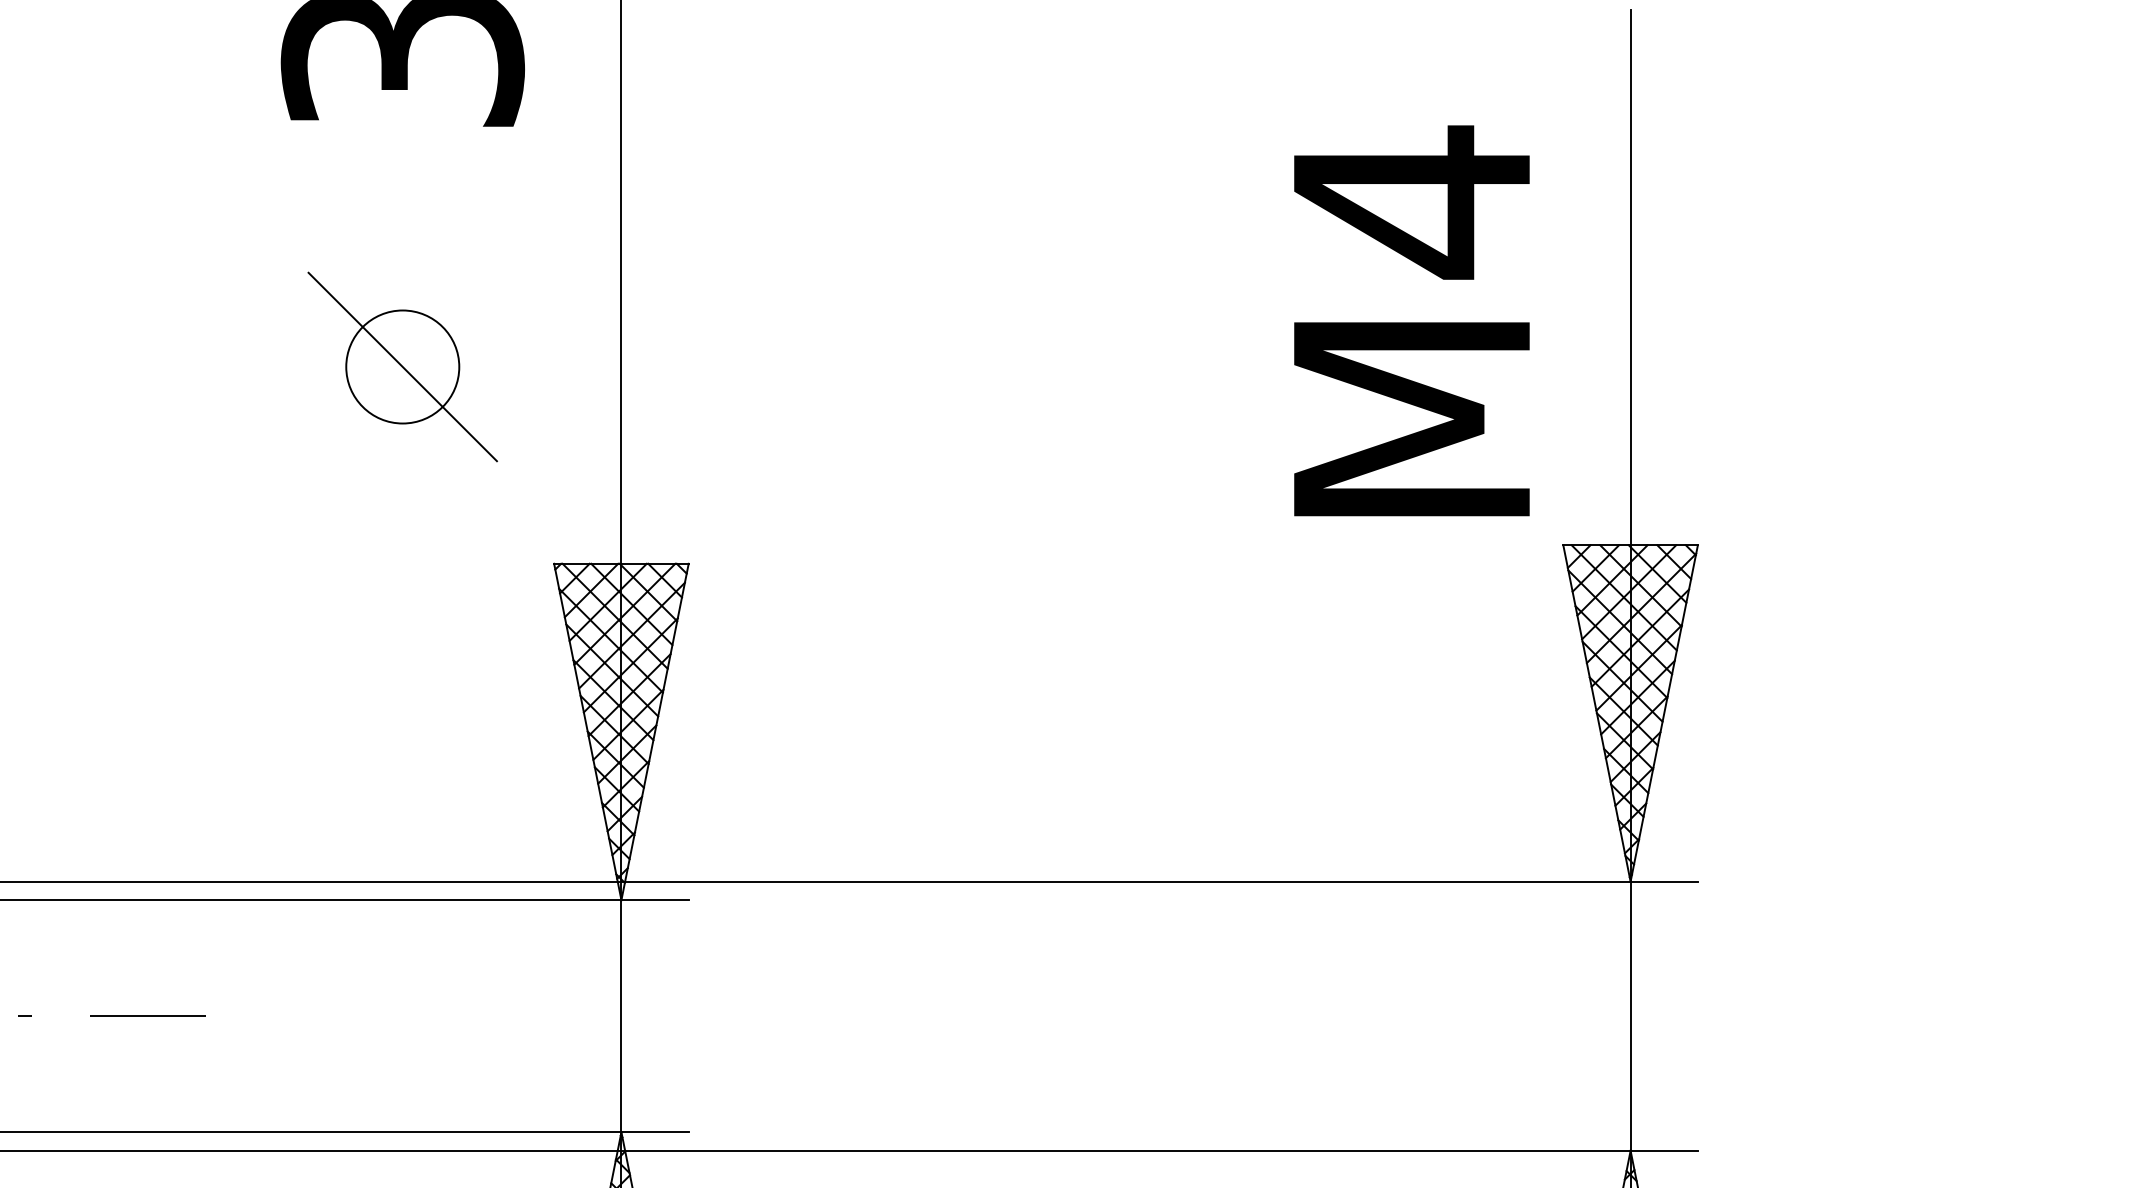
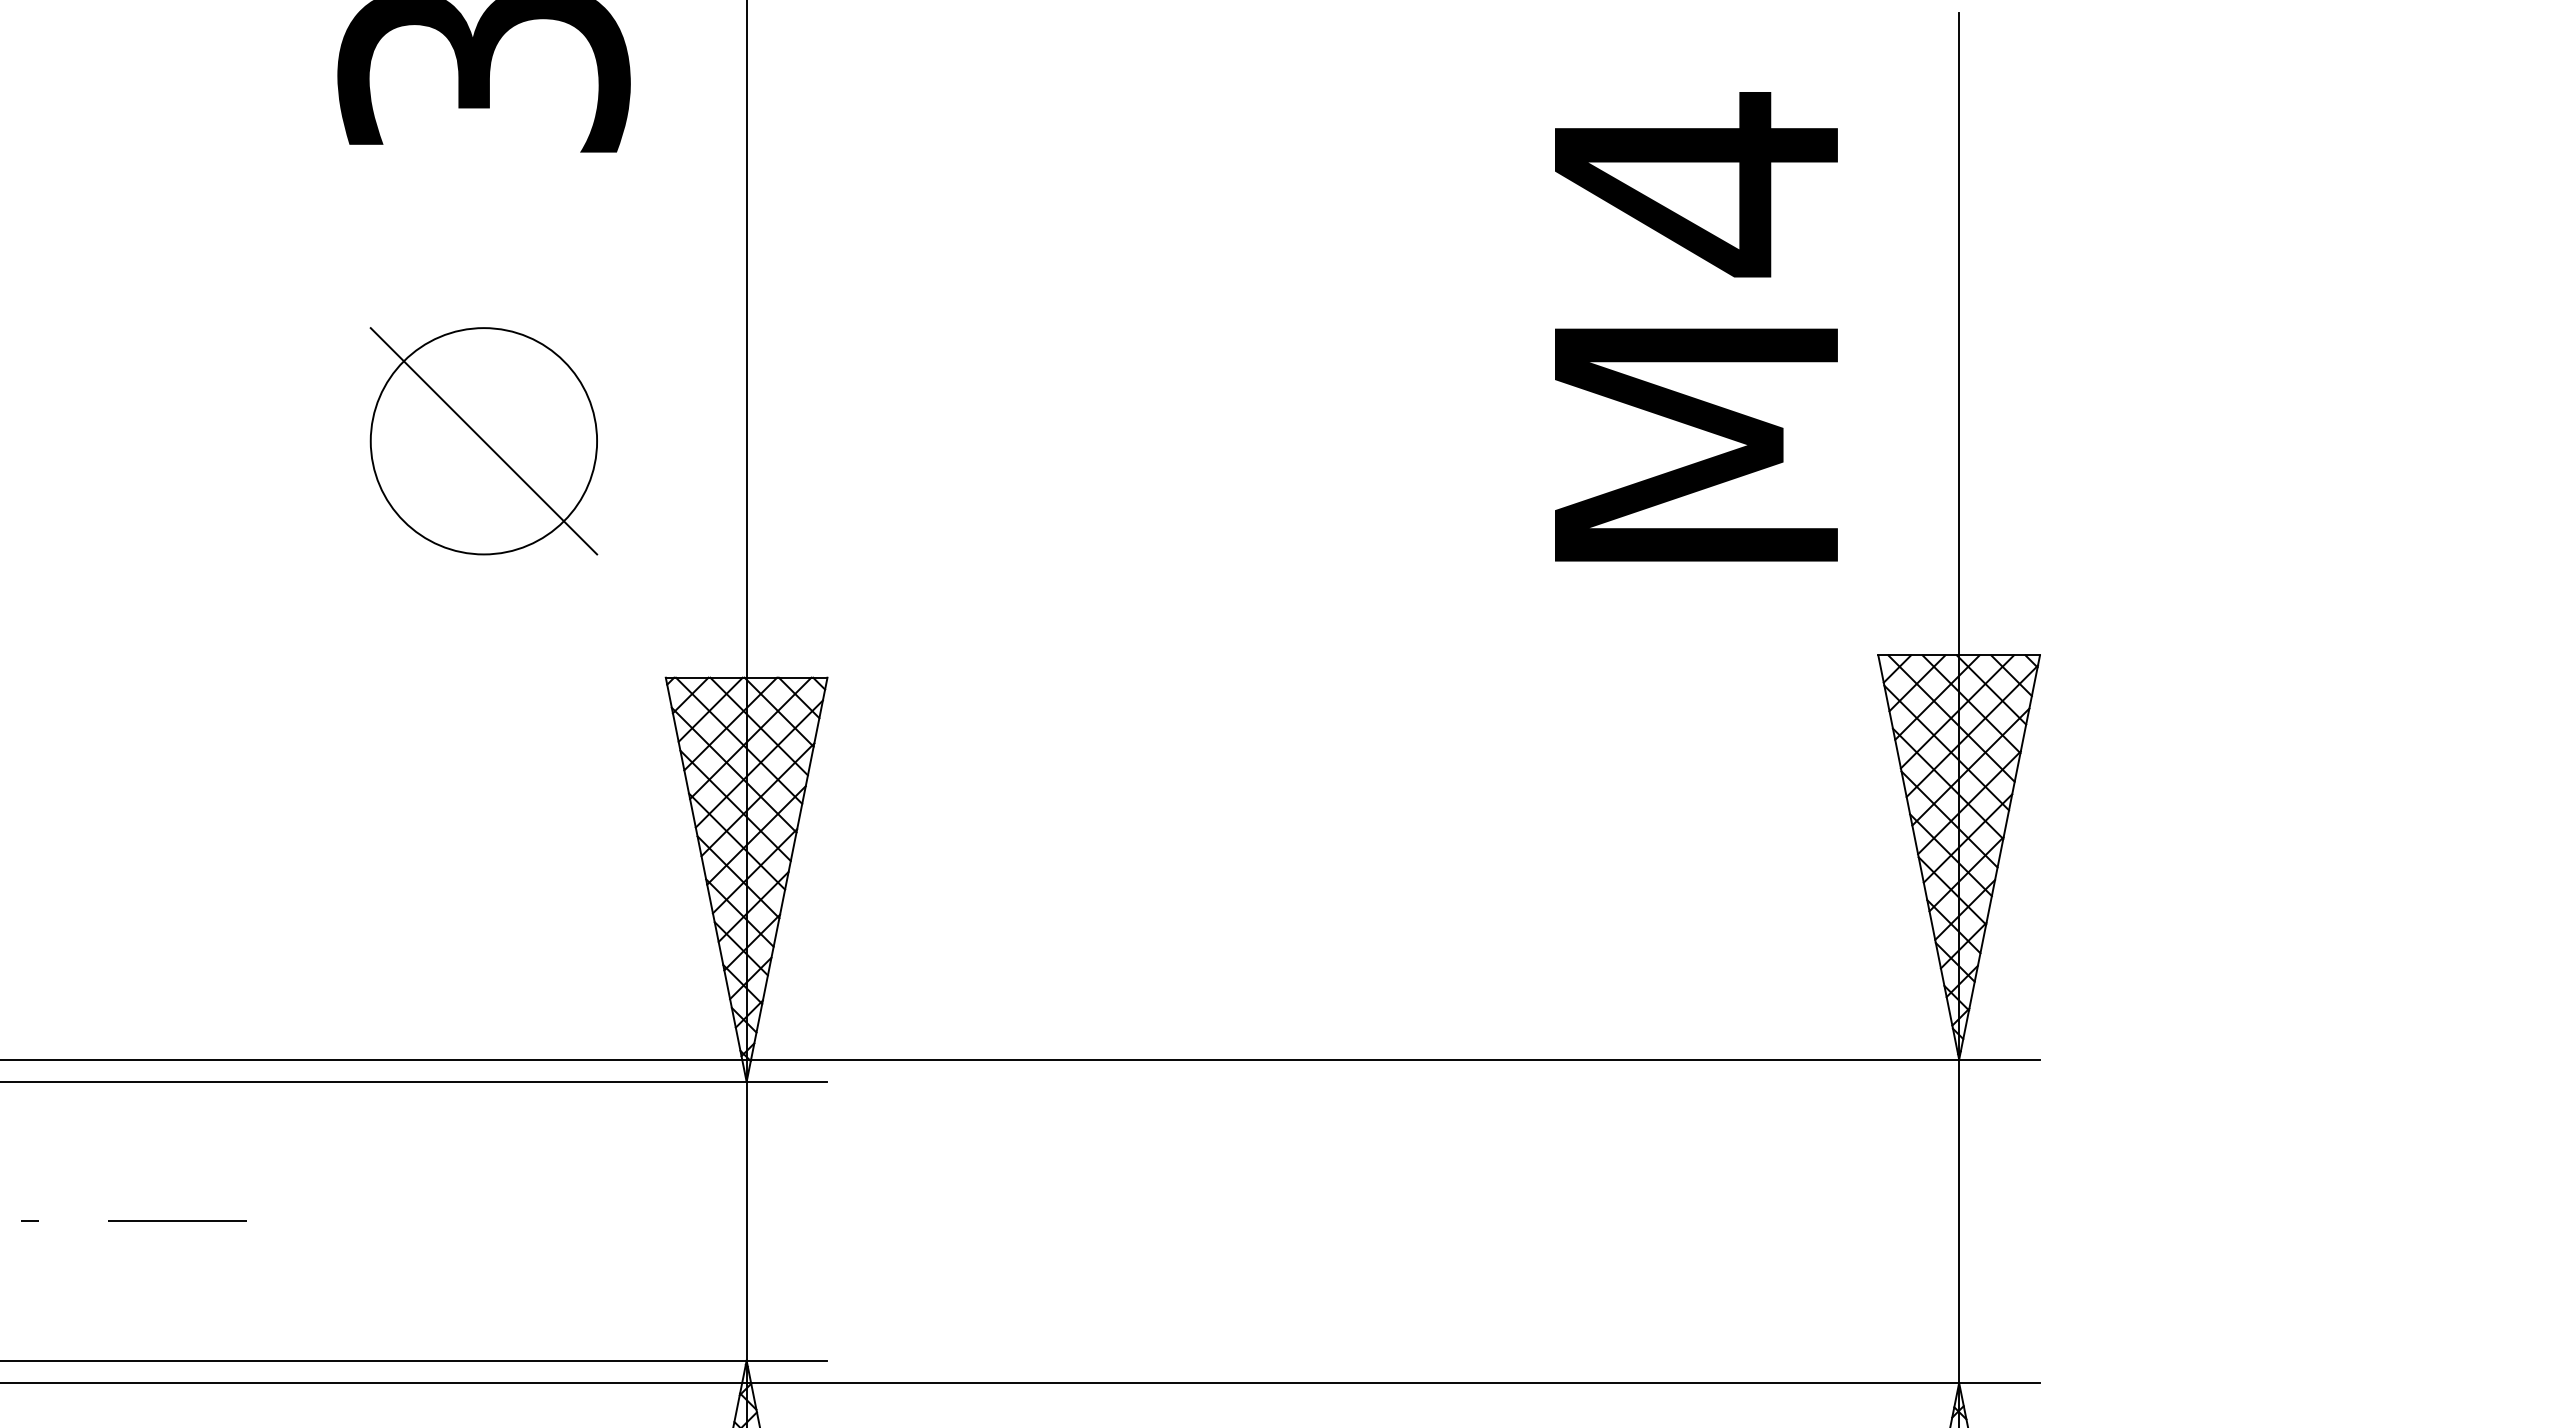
text: (1411, 320) -> (1696, 326), moved
circle: (402, 367) -> (483, 441), size x1.67

